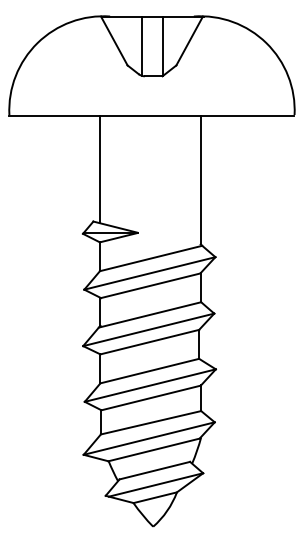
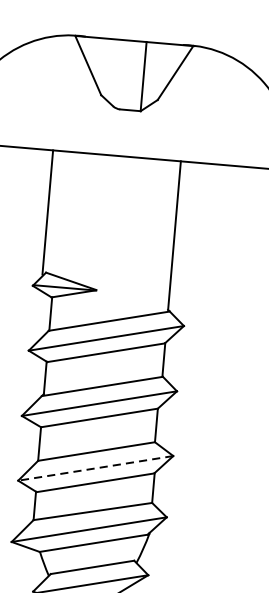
line: (142, 46) -> (120, 74), removed
line: (100, 169) -> (47, 212), moved
line: (150, 385) -> (95, 468), solid -> dashed

